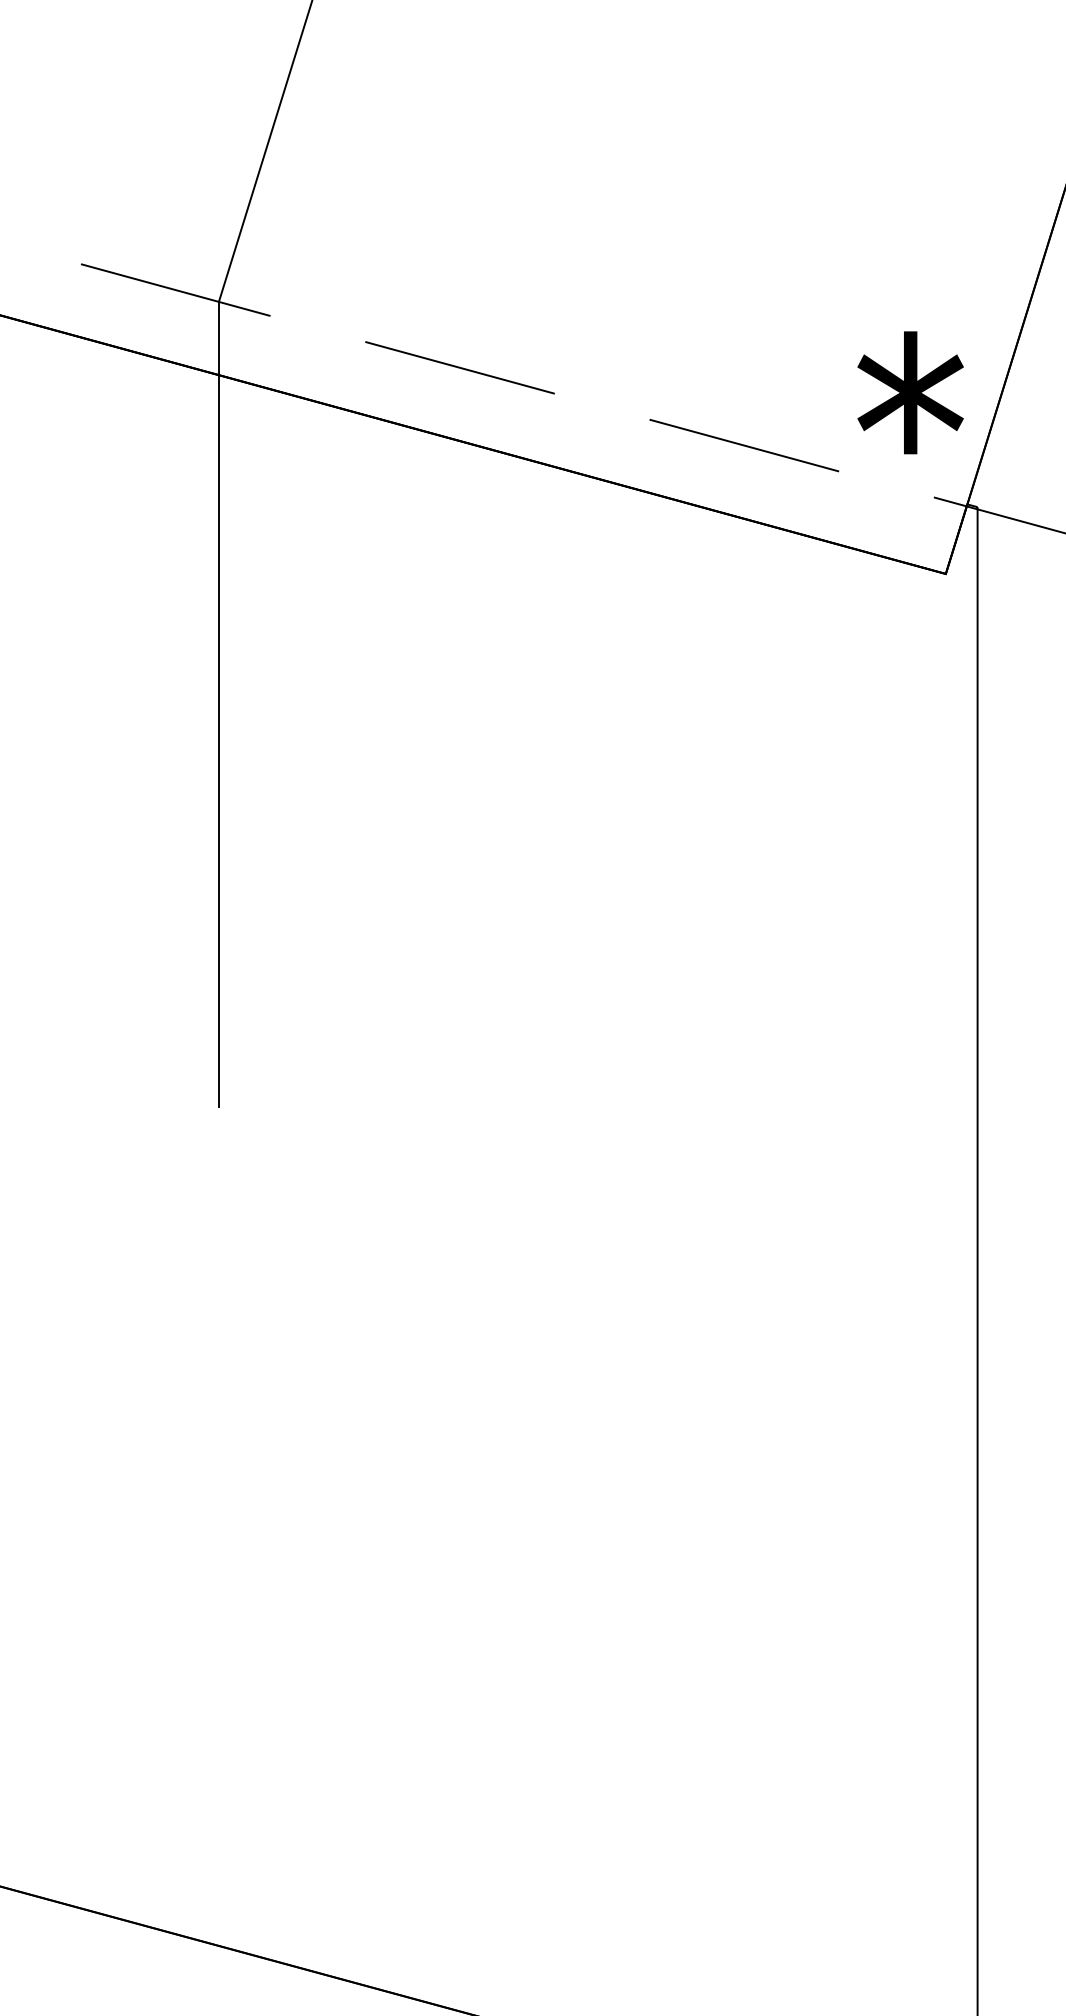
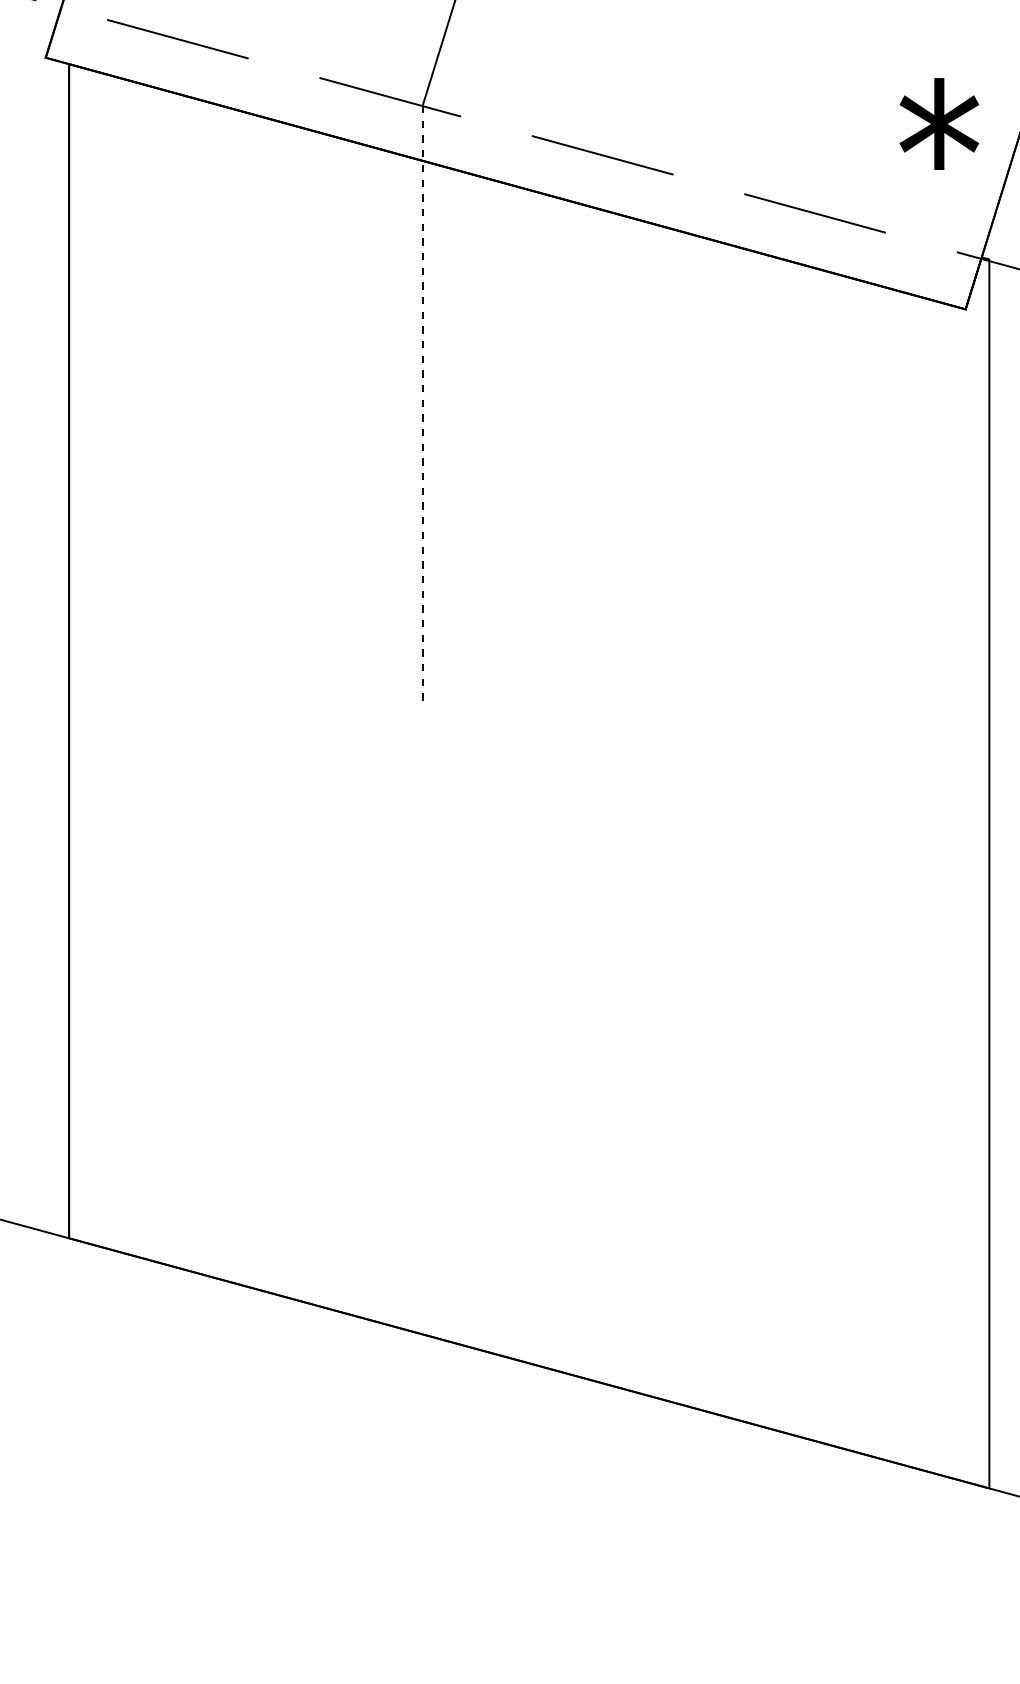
text: (909, 392) -> (938, 123), moved
line: (218, 705) -> (422, 407), solid -> dashed

